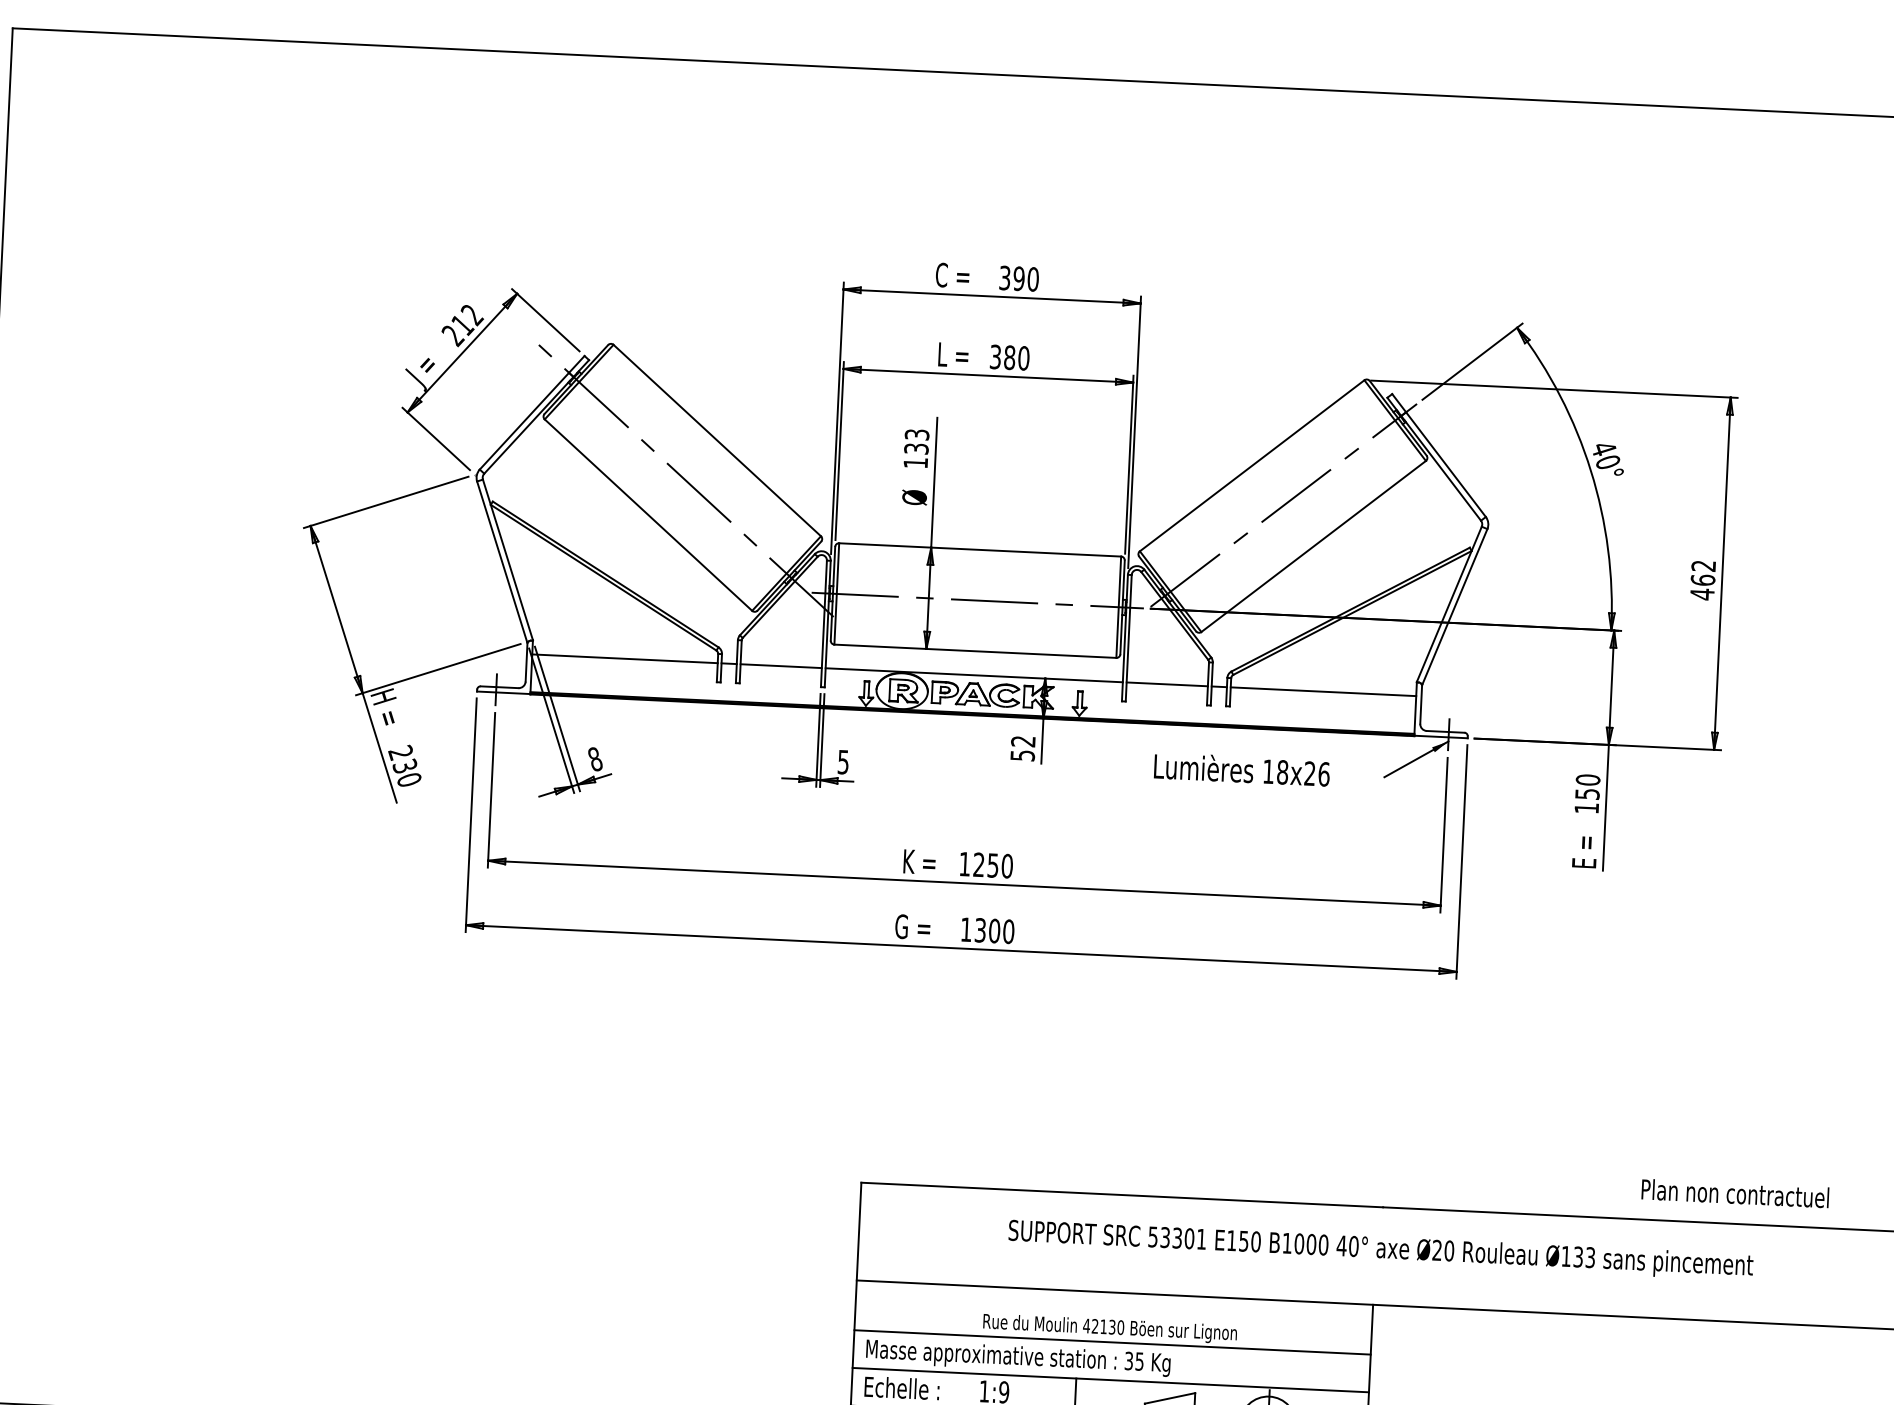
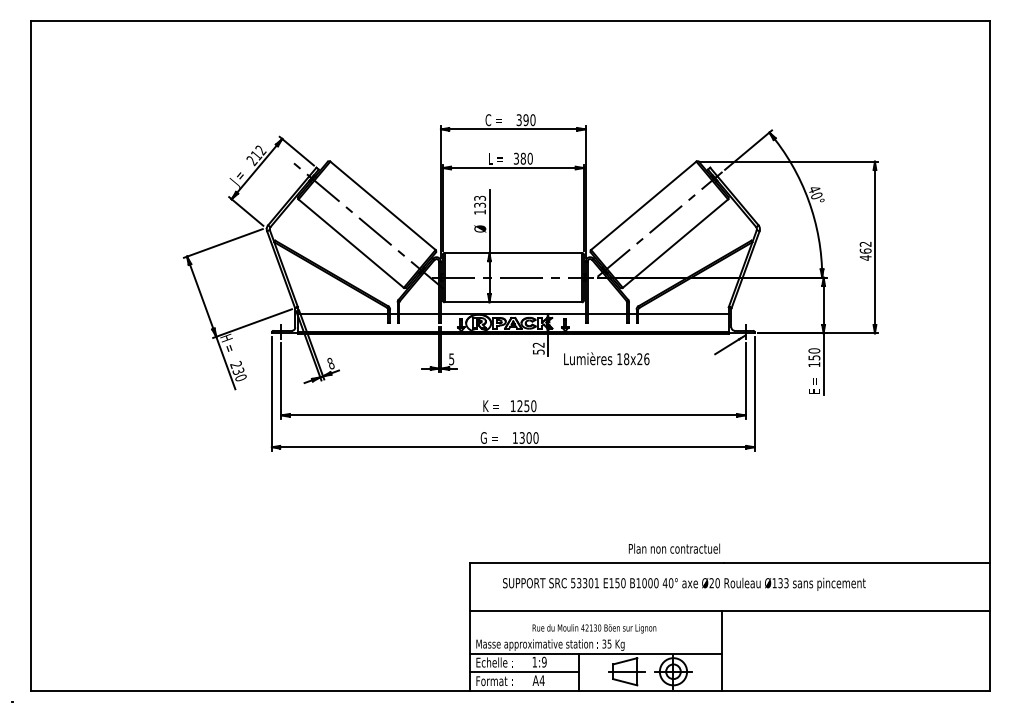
text: (1241, 768) -> (606, 358), moved
text: (1733, 1193) -> (673, 548), moved
text: (1381, 1248) -> (684, 583), moved
line: (1111, 1342) -> (595, 635), removed

